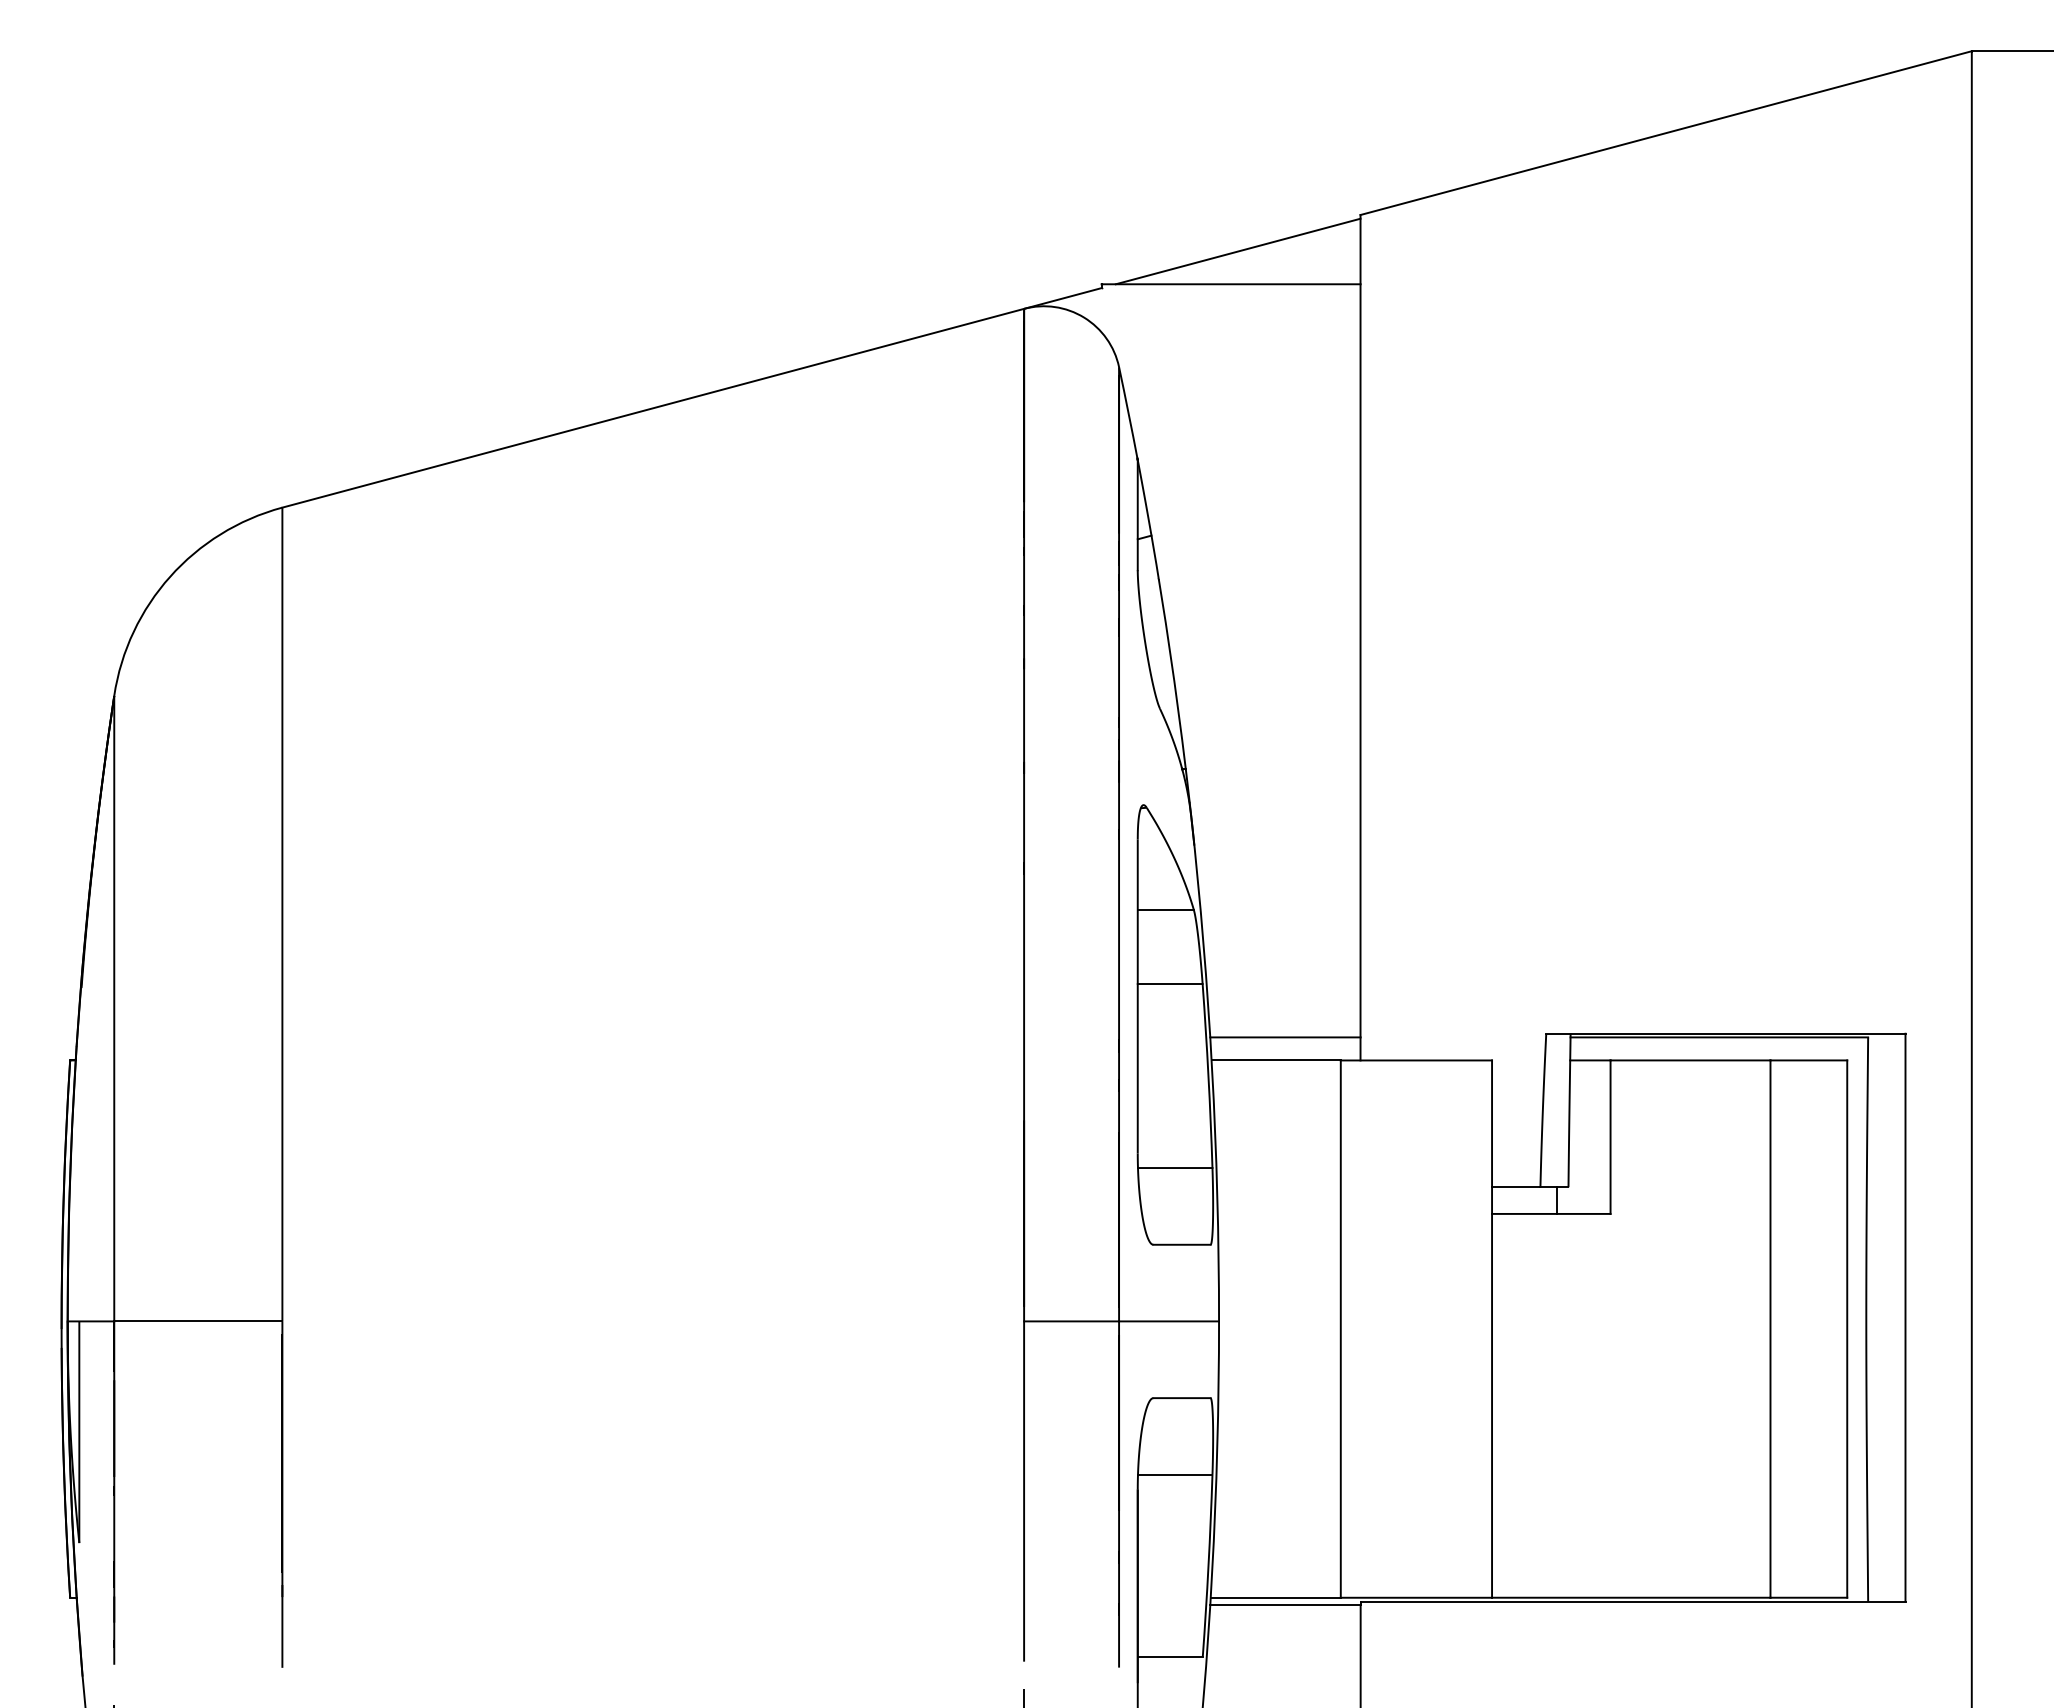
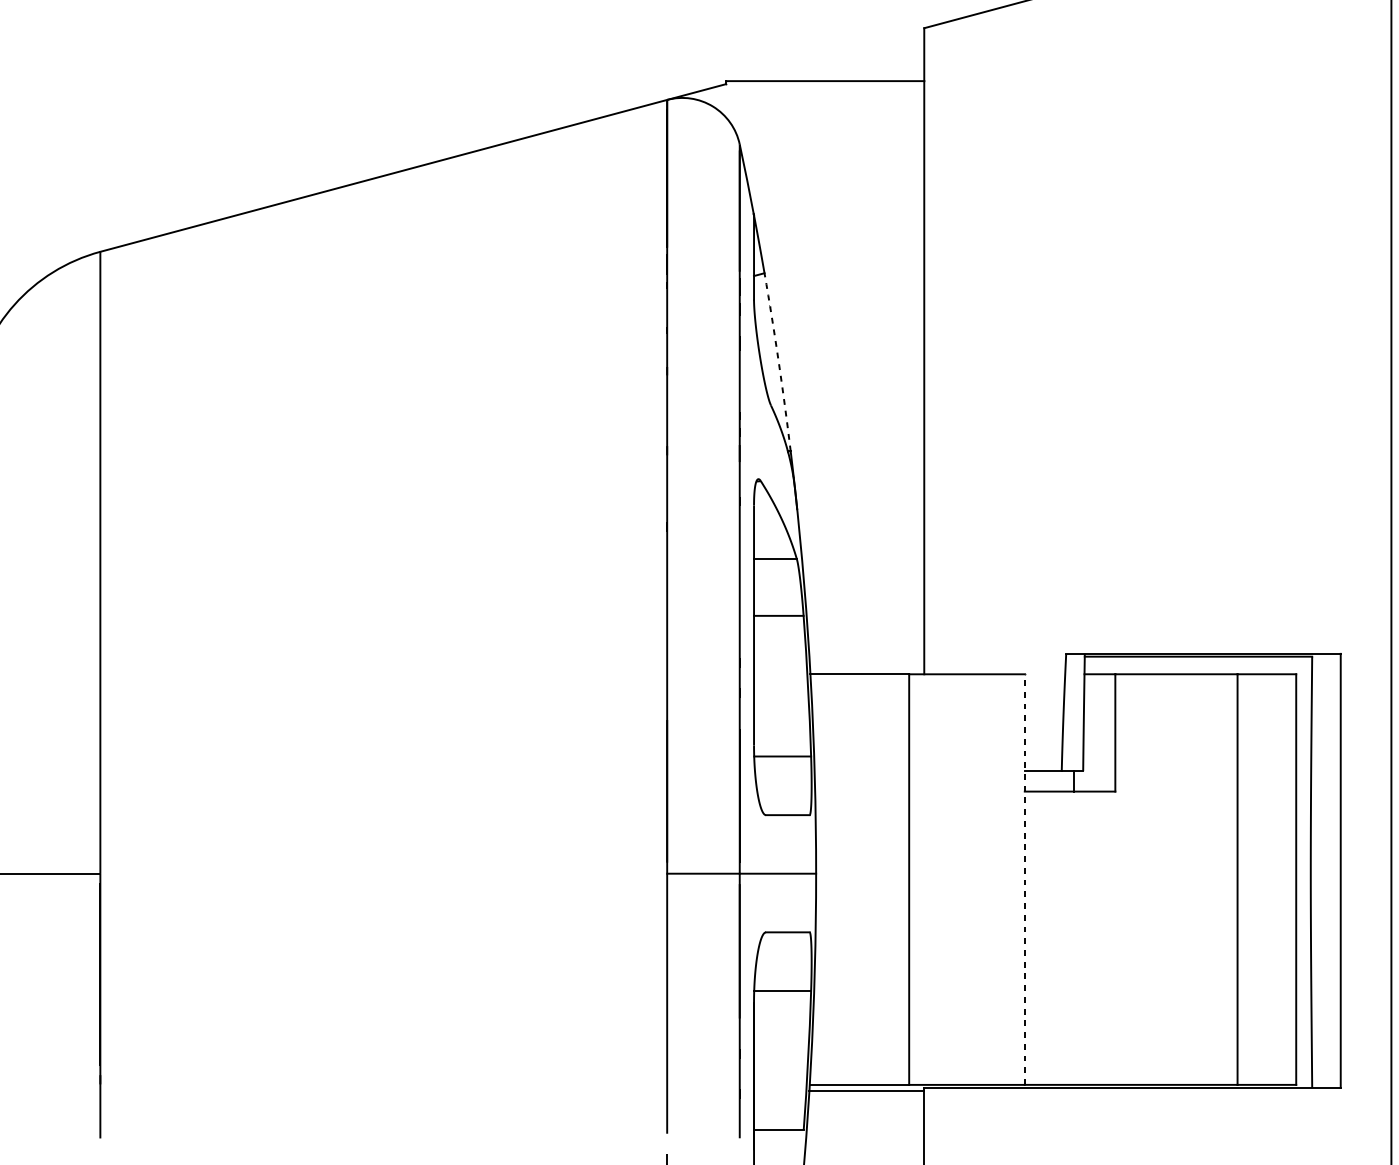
line: (1237, 251) -> (830, 56), removed
arc: (1170, 652) -> (779, 362), solid -> dashed
line: (1285, 1037) -> (866, 656), removed
line: (1492, 1329) -> (1025, 879), solid -> dashed

